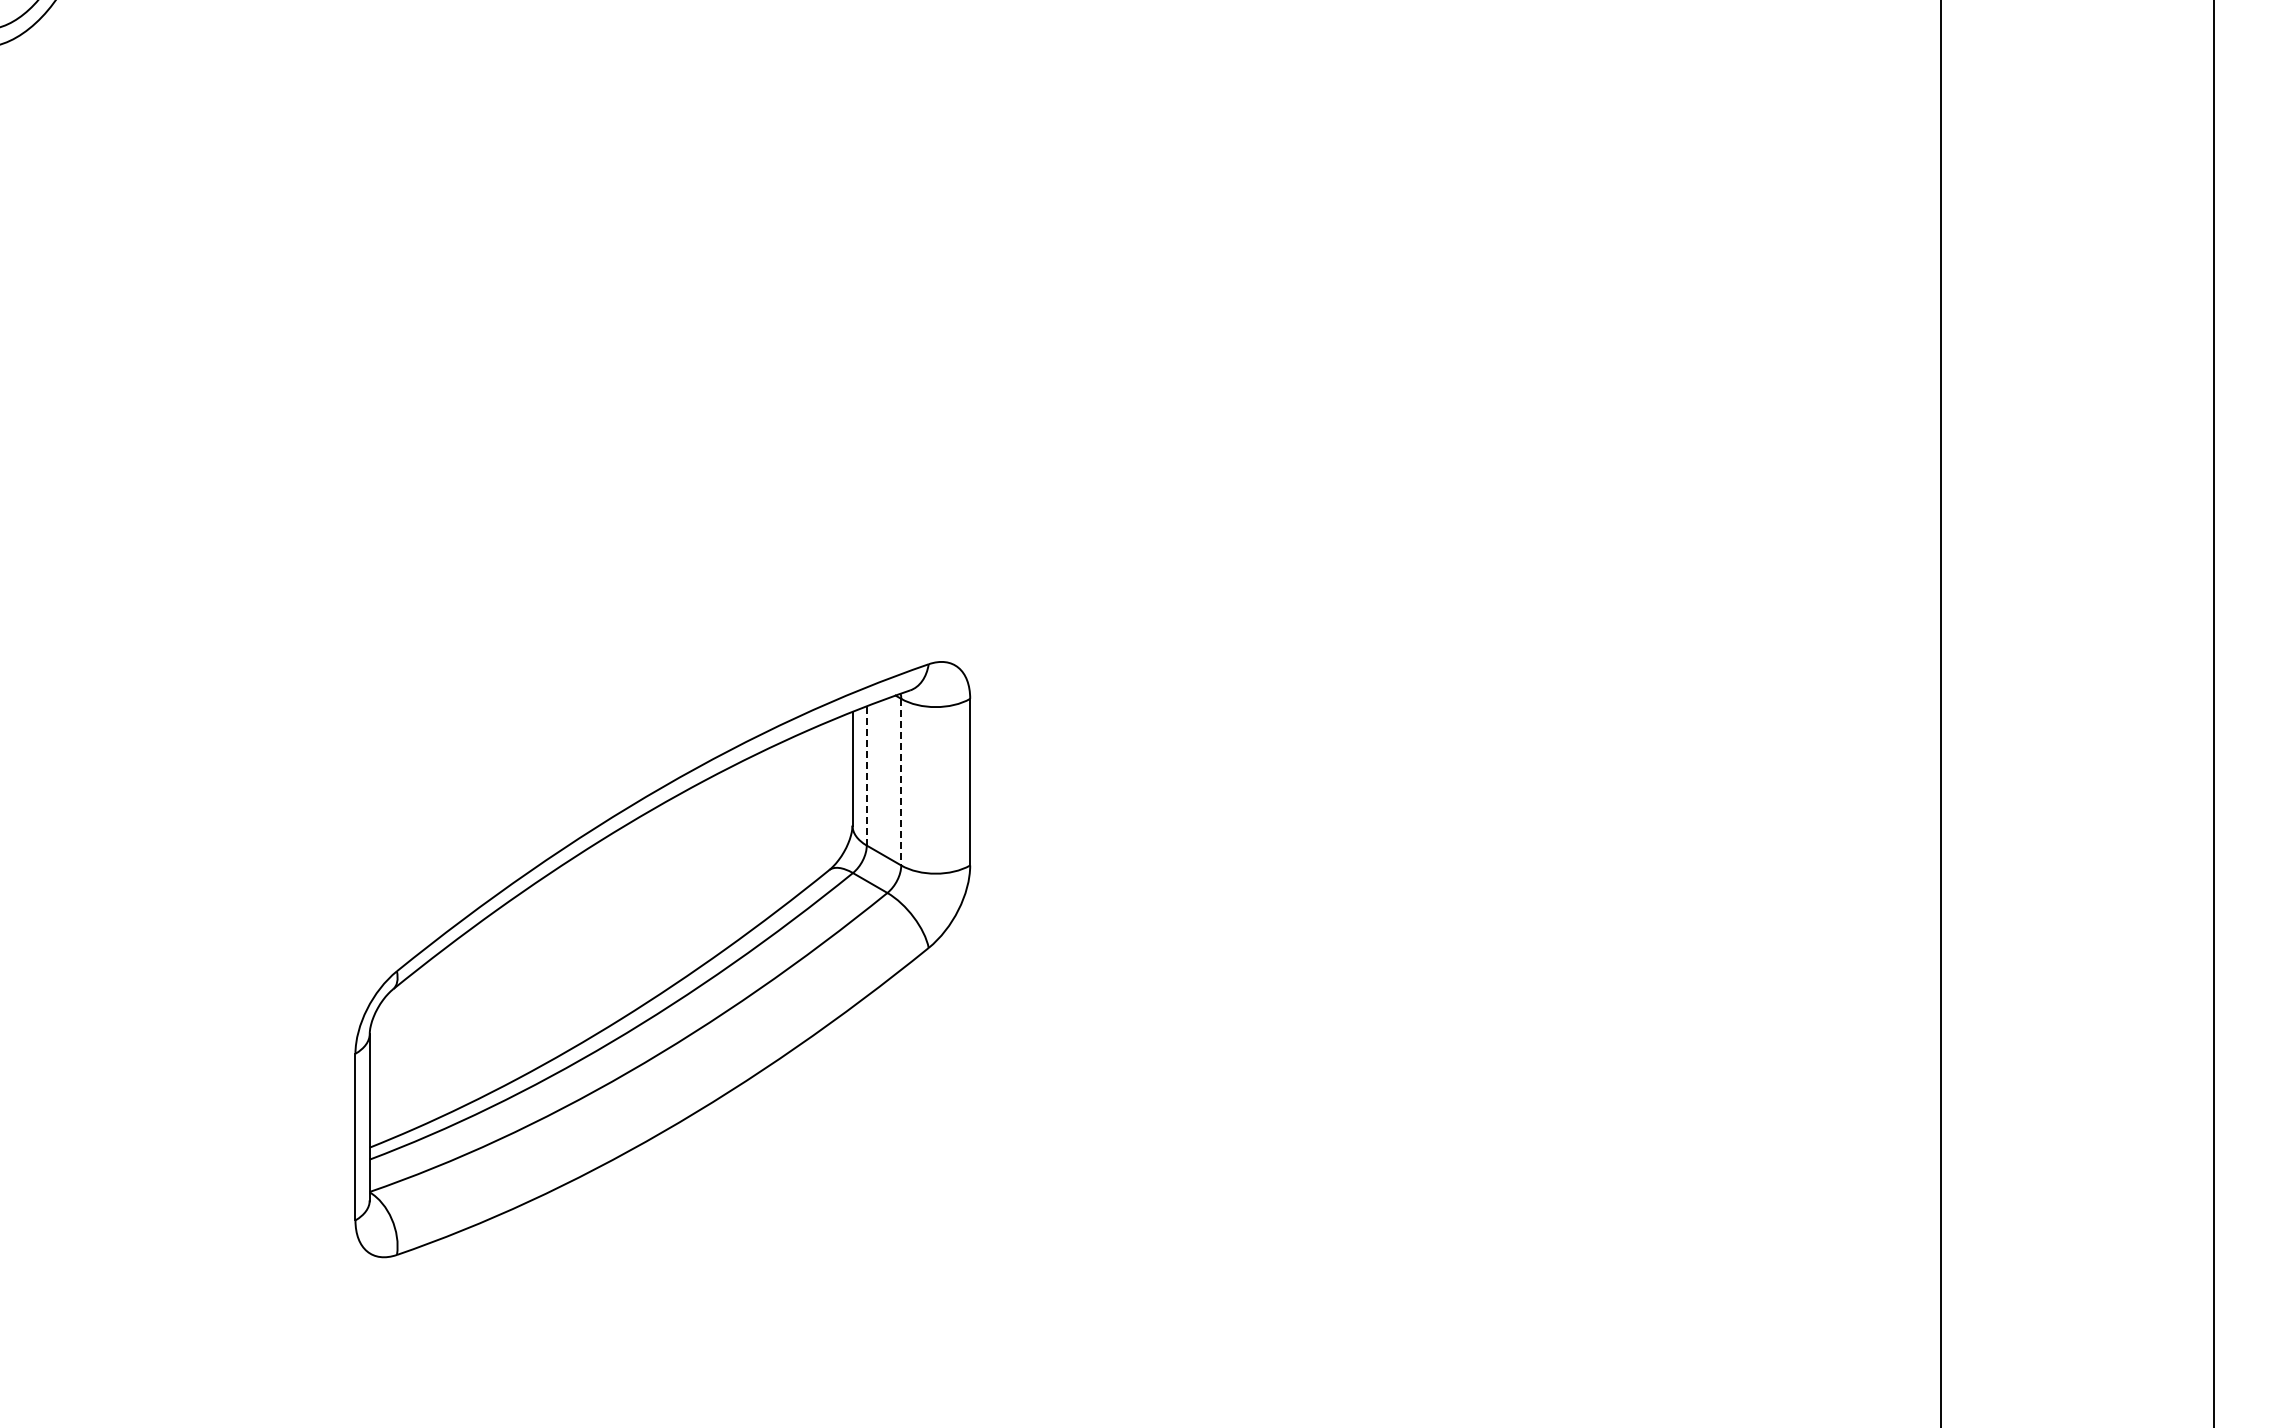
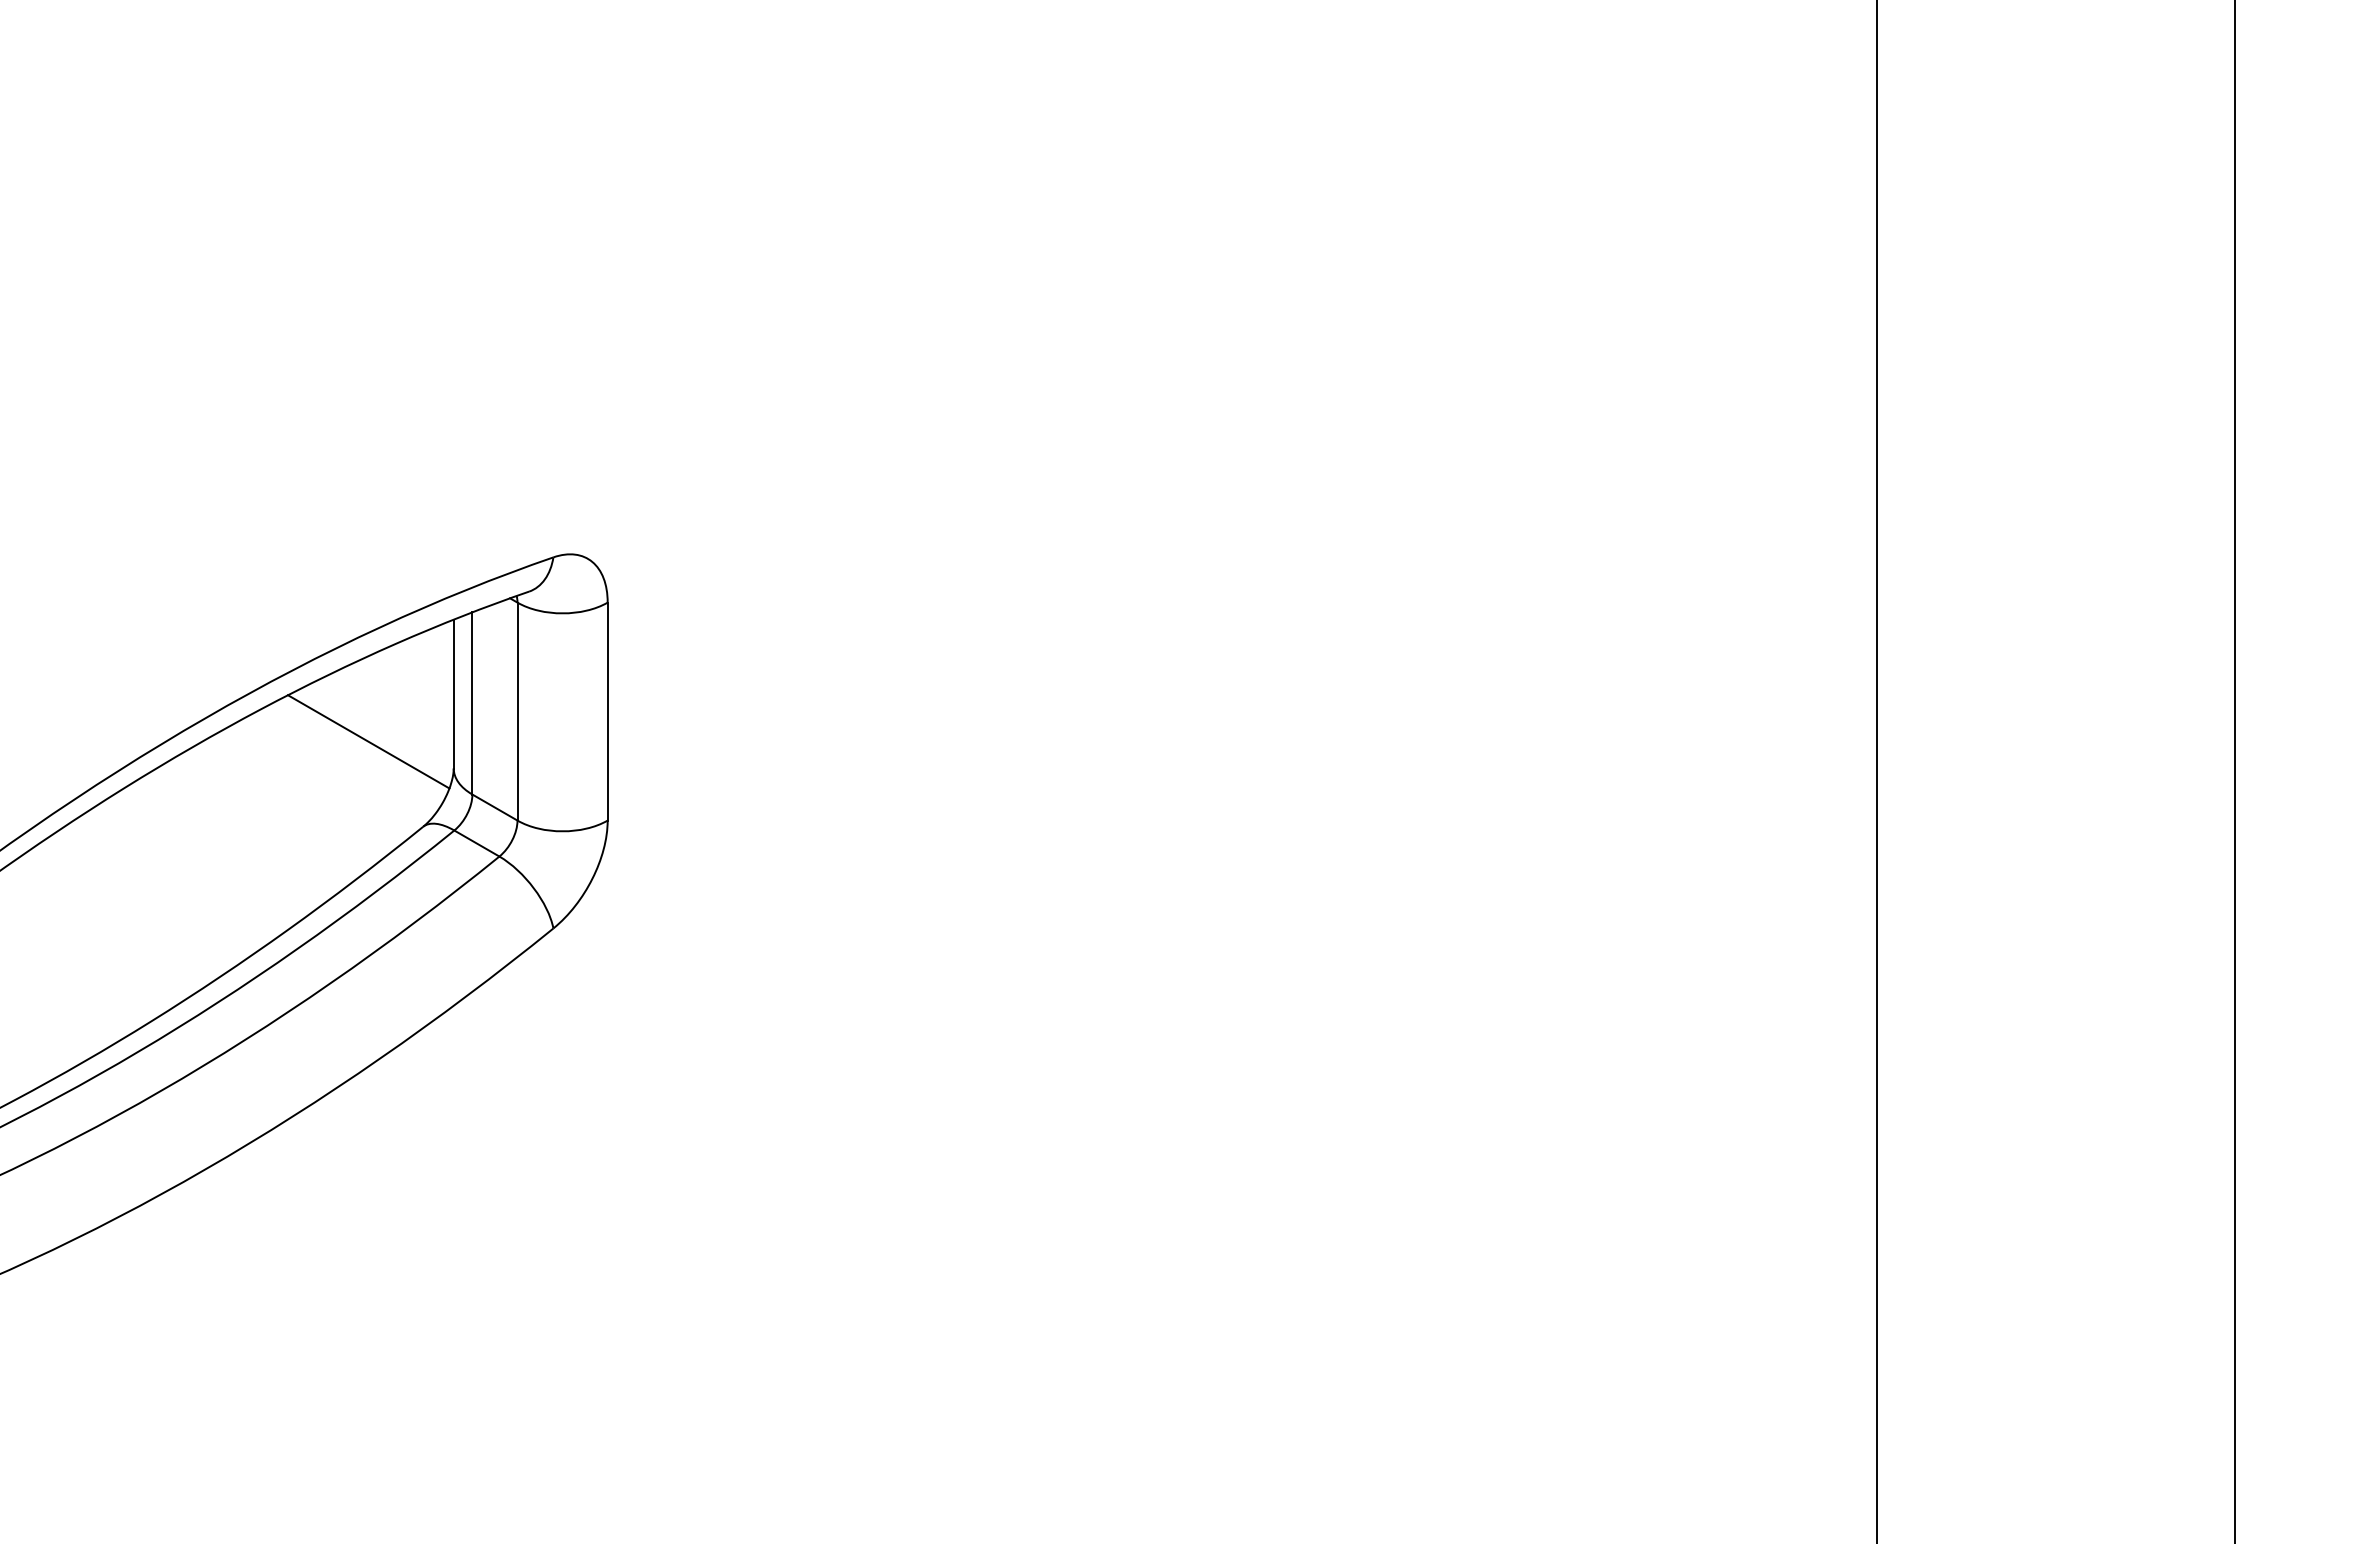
line: (866, 775) -> (472, 702), dashed -> solid
line: (901, 782) -> (517, 712), dashed -> solid
line: (787, 804) -> (368, 740), added

